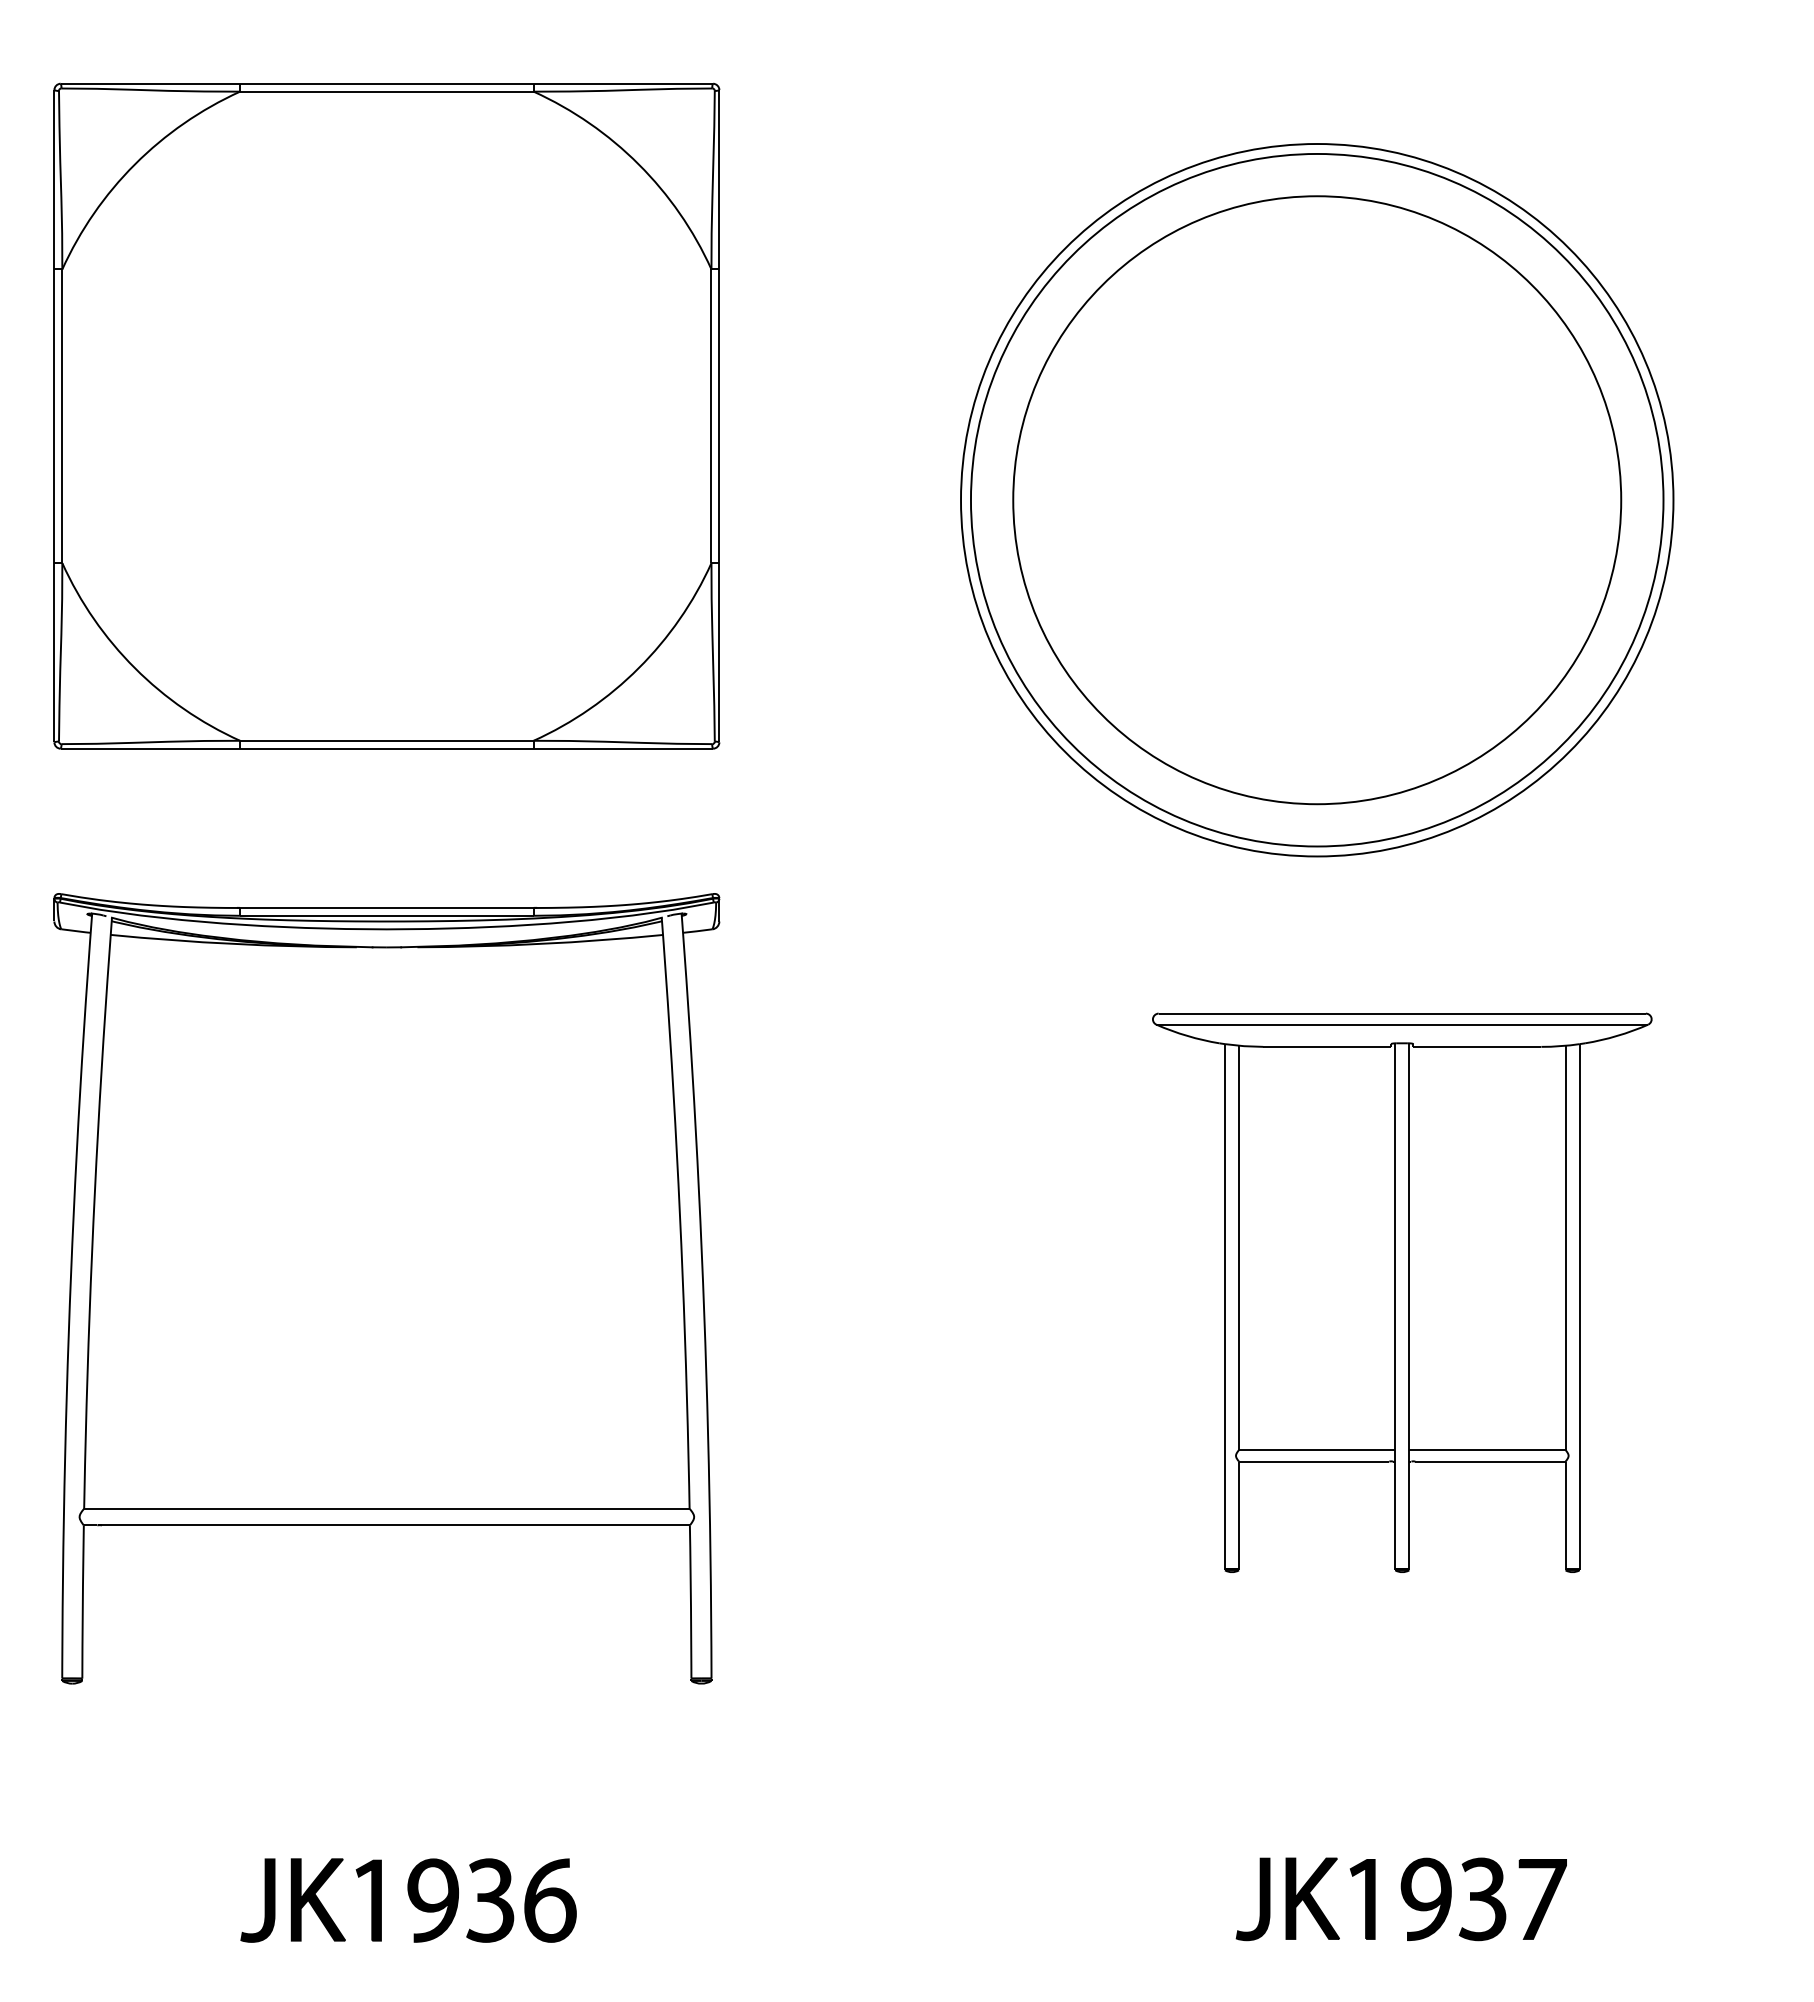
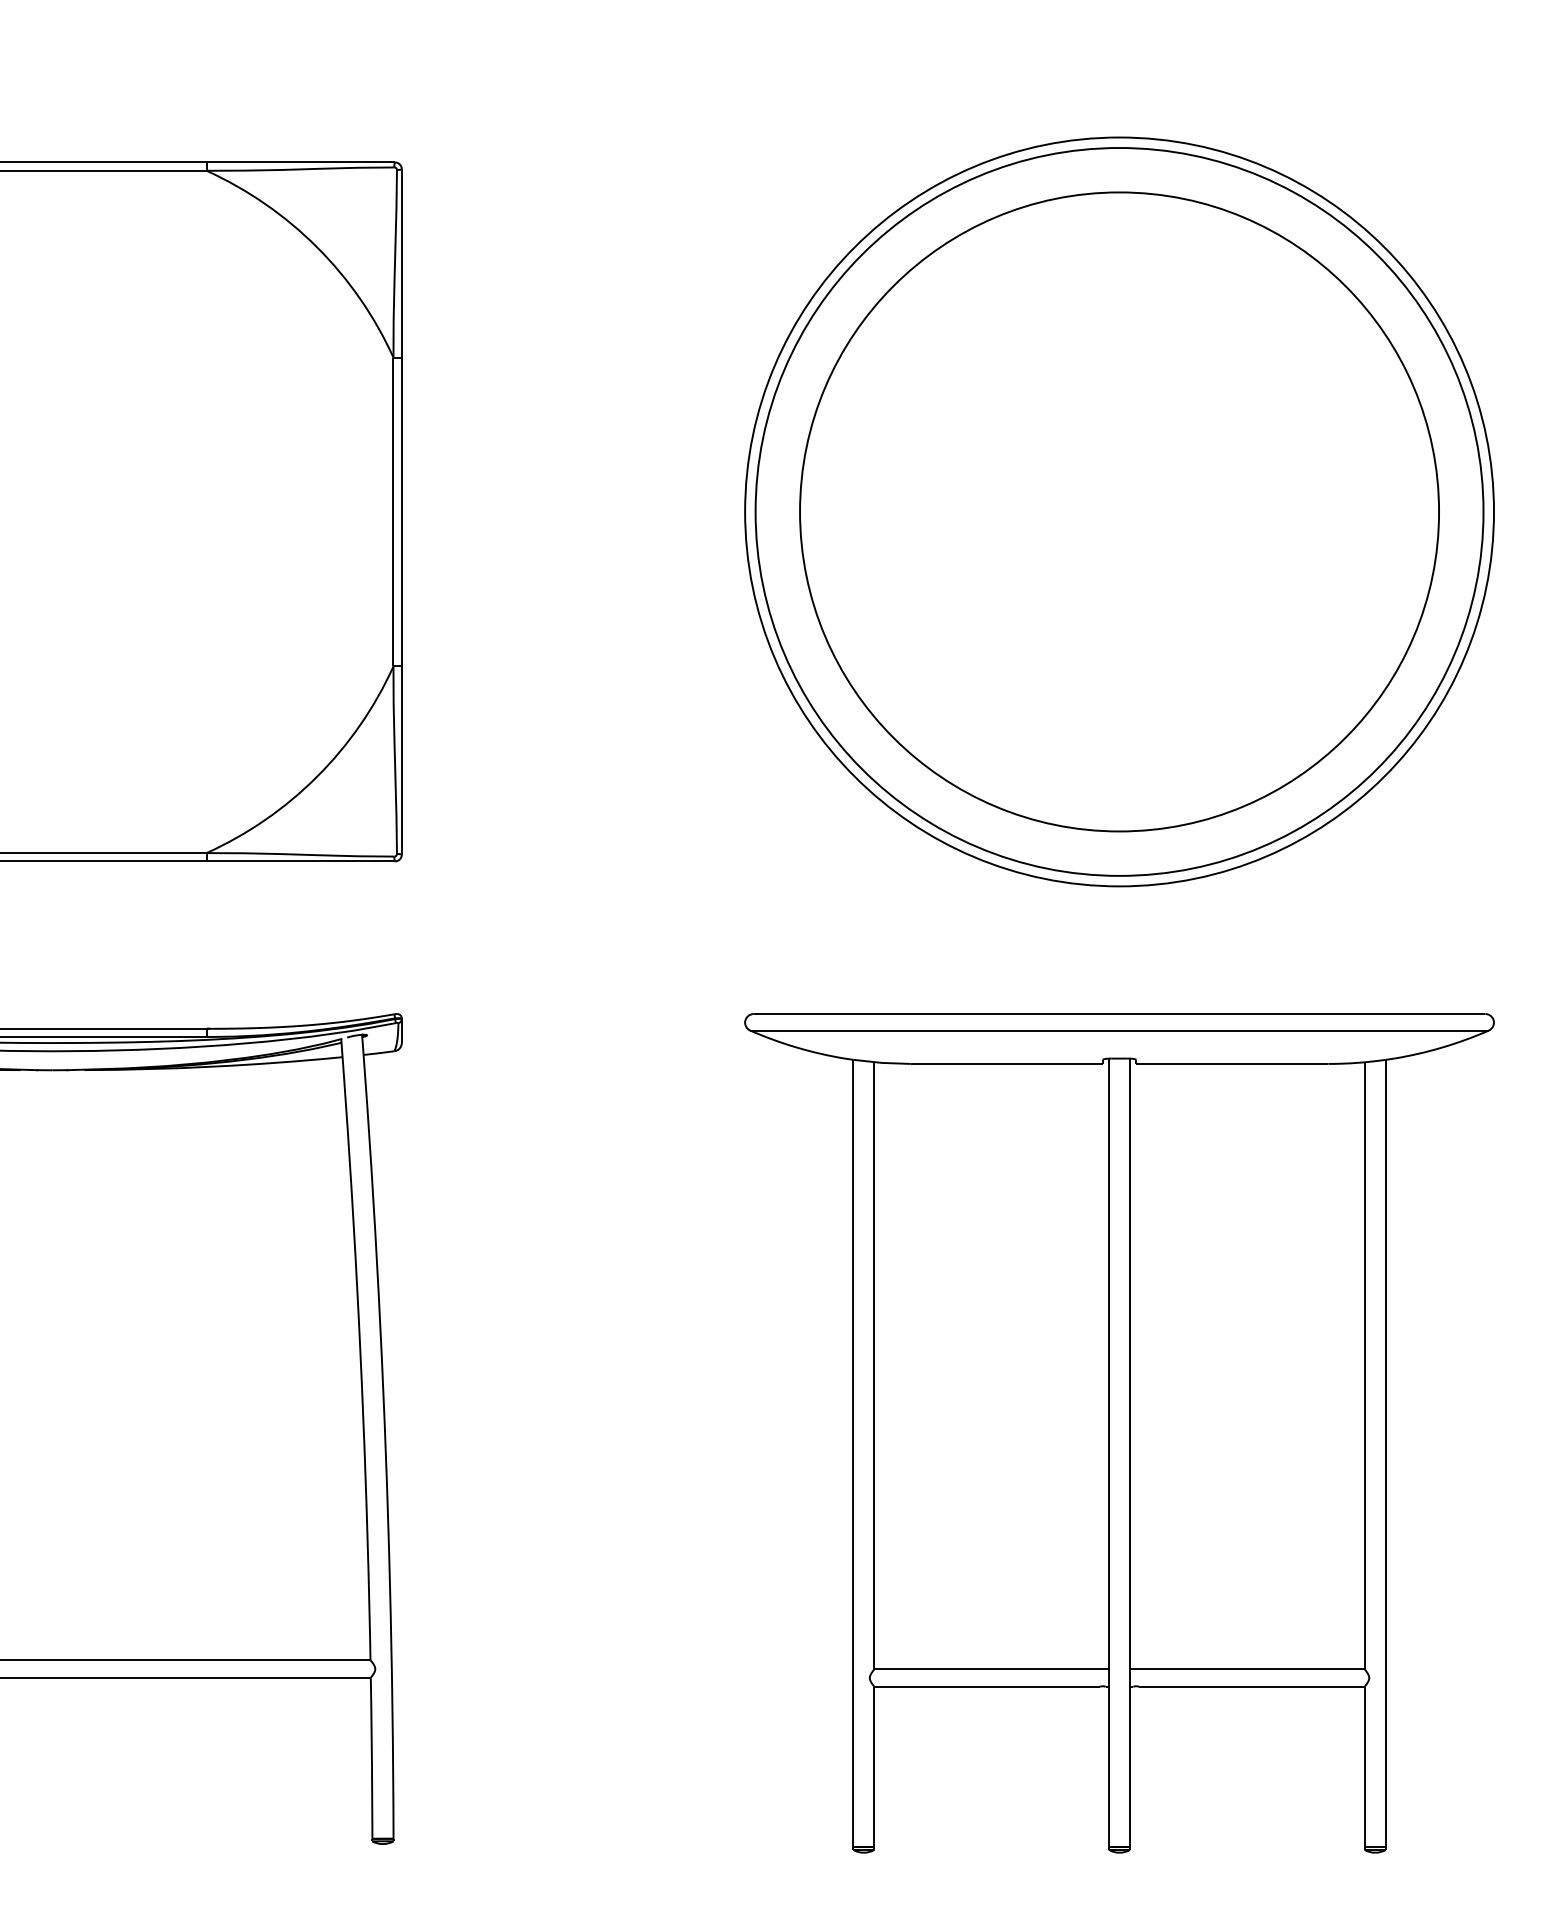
part: (1317, 500) -> (1119, 512), moved
part: (1402, 1292) -> (1119, 1432), size x1.43

